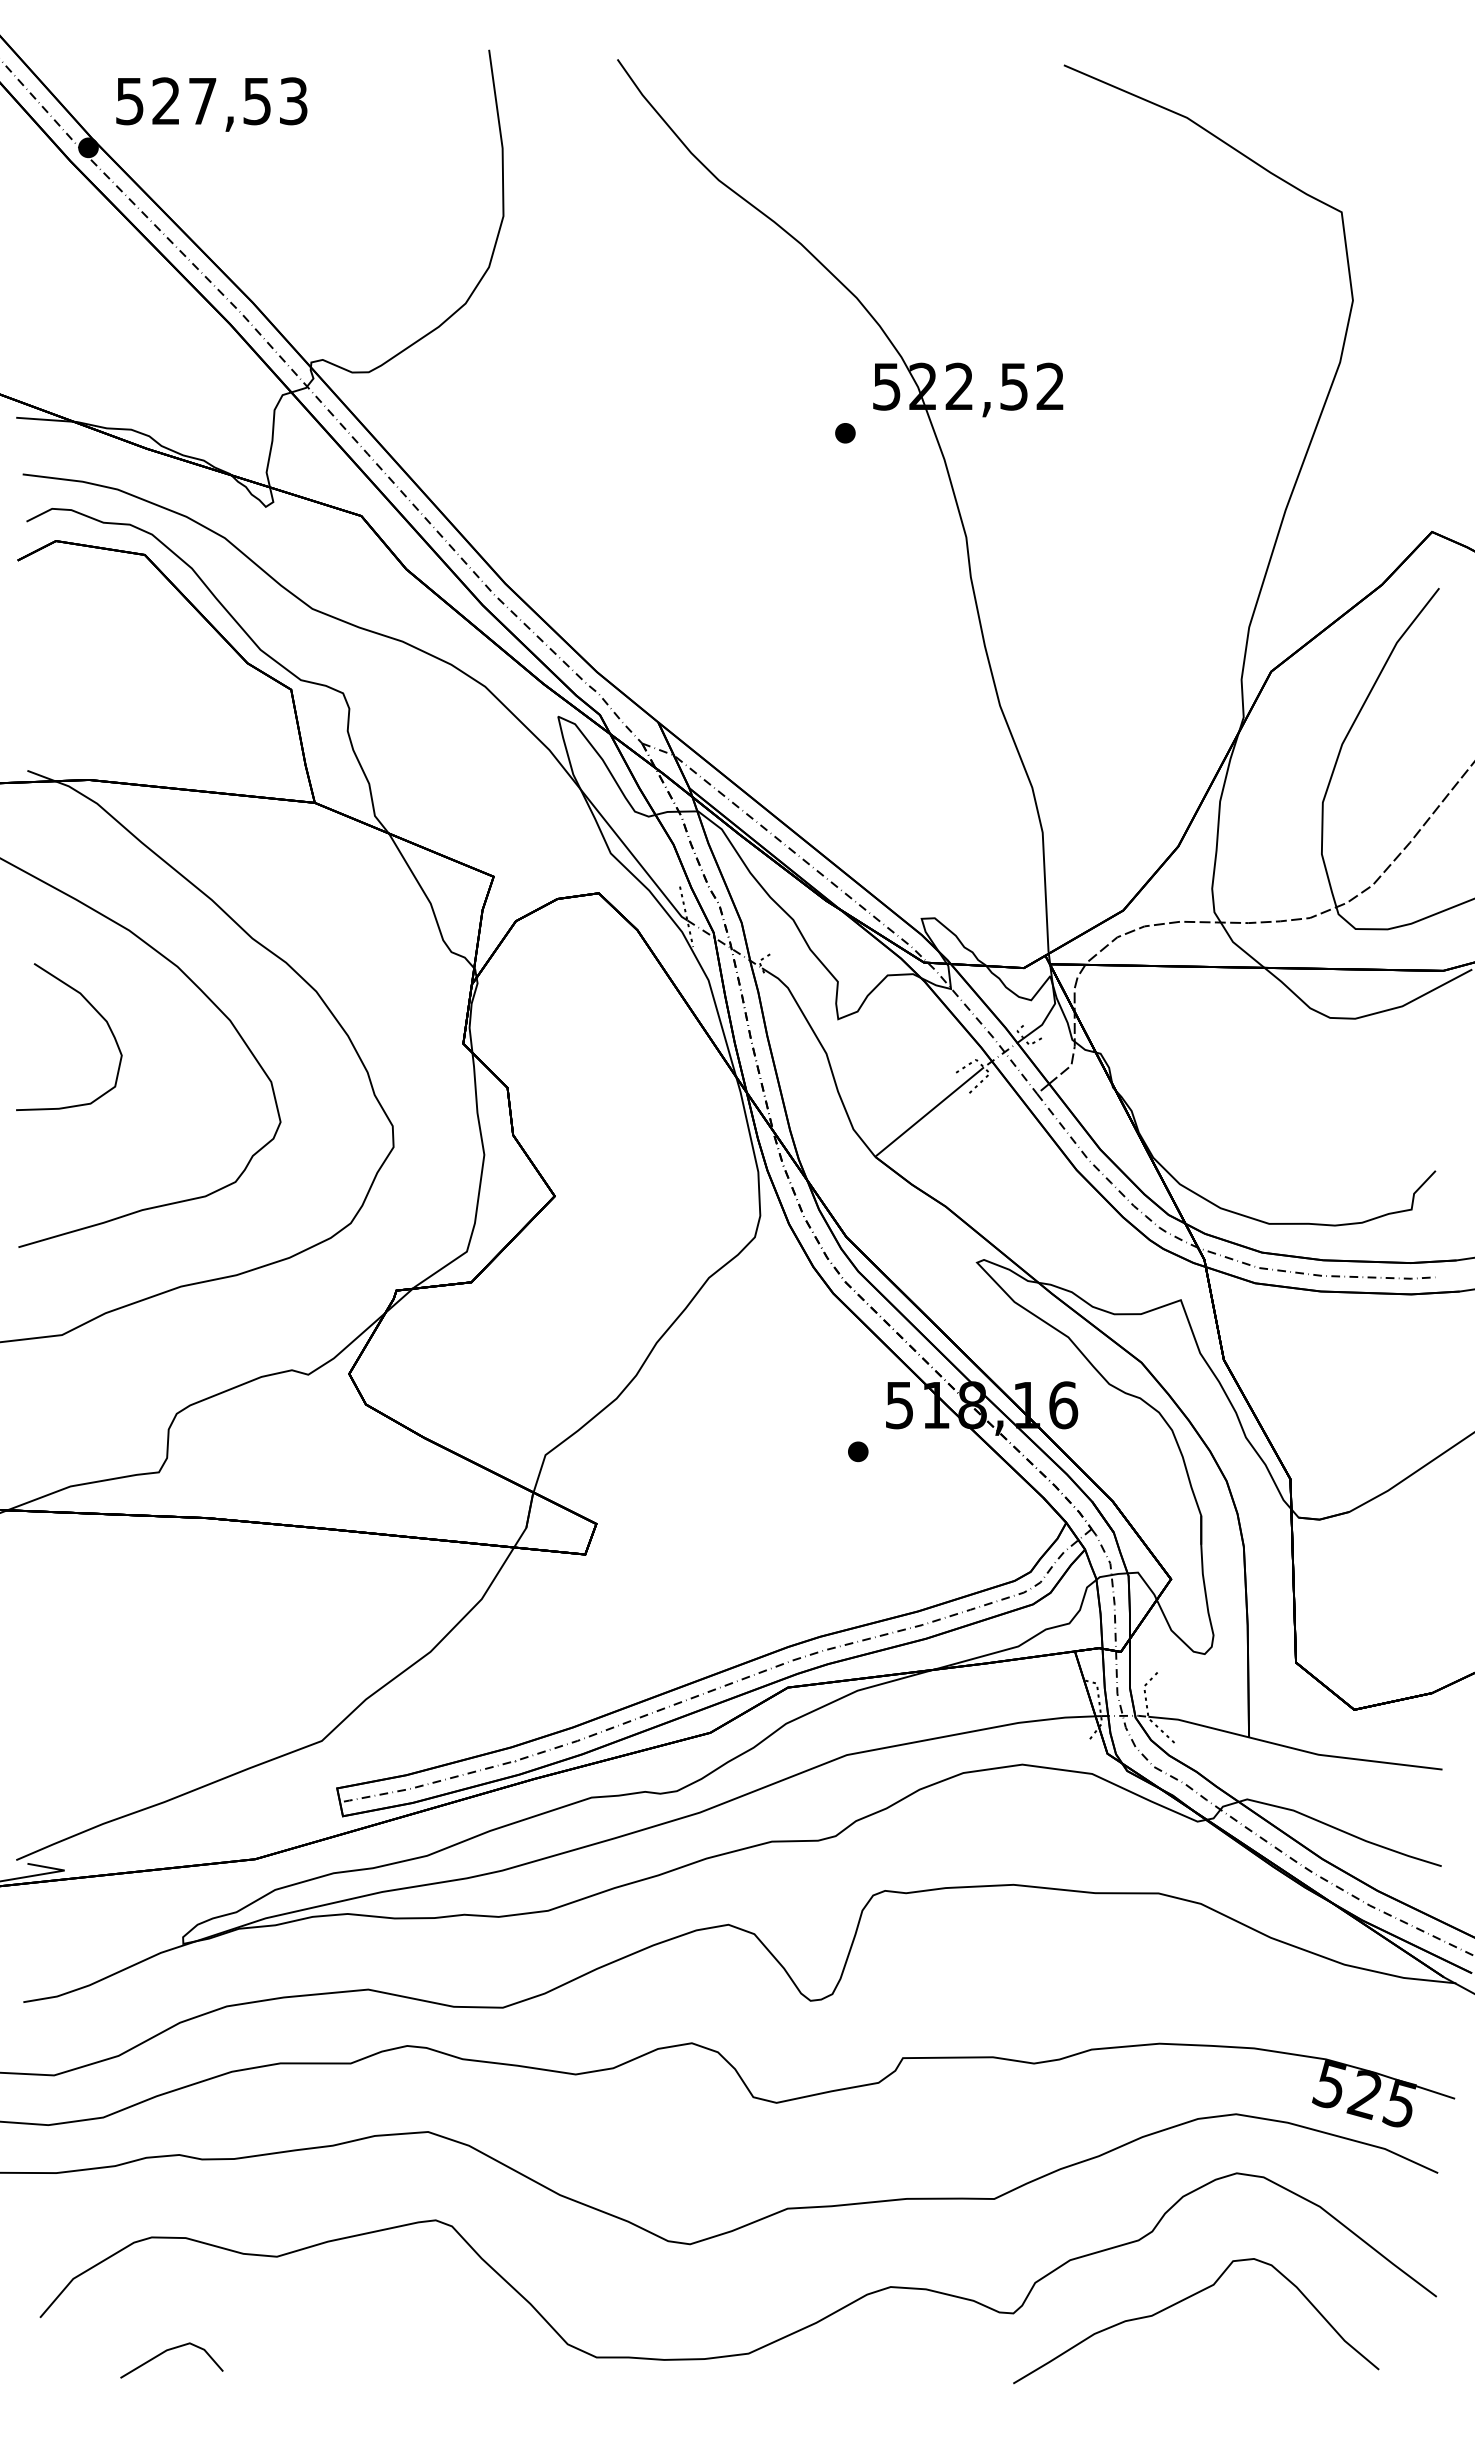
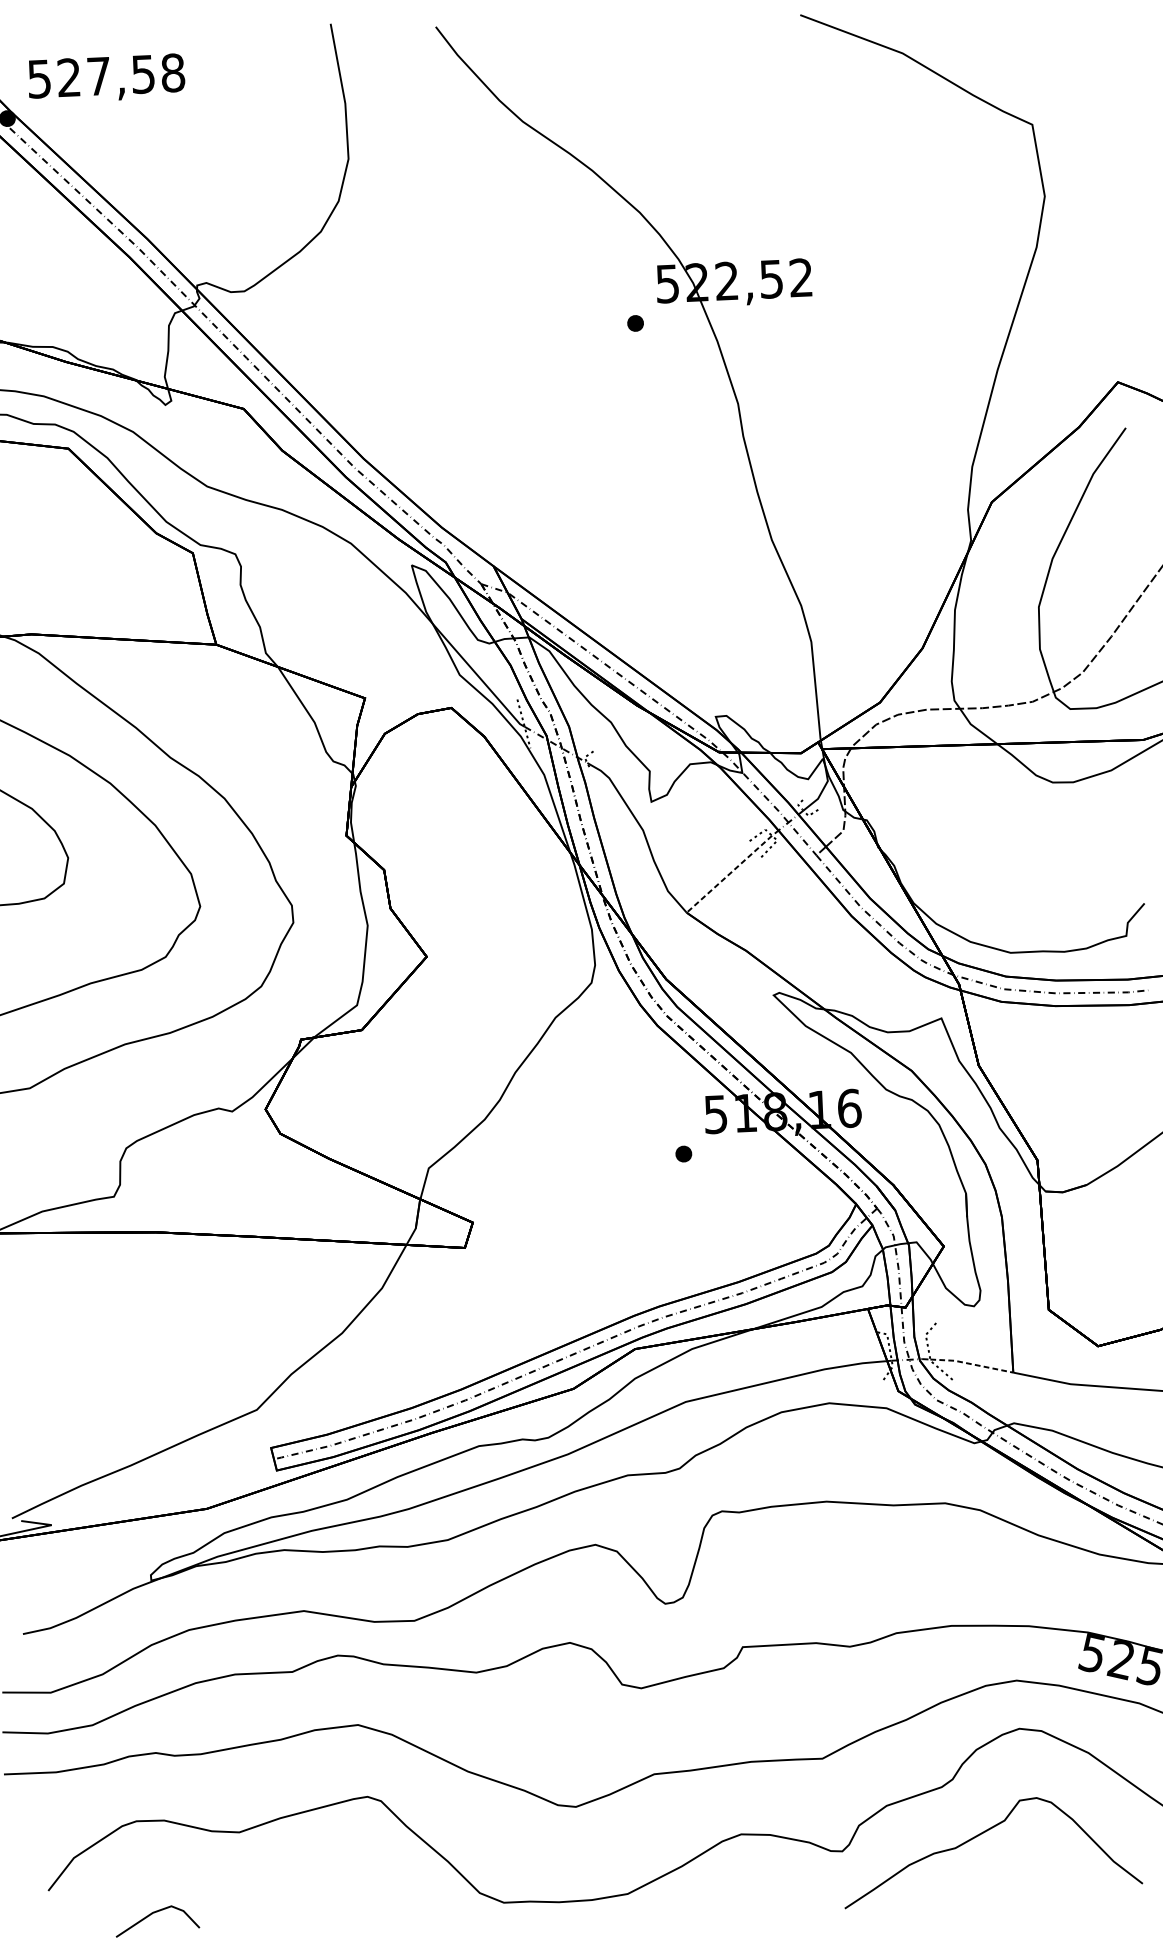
text: (293, 101) -> (172, 73), 527,53 -> 527,58
line: (929, 1112) -> (729, 874), solid -> dashed
line: (1199, 1724) -> (972, 1363), solid -> dashed

